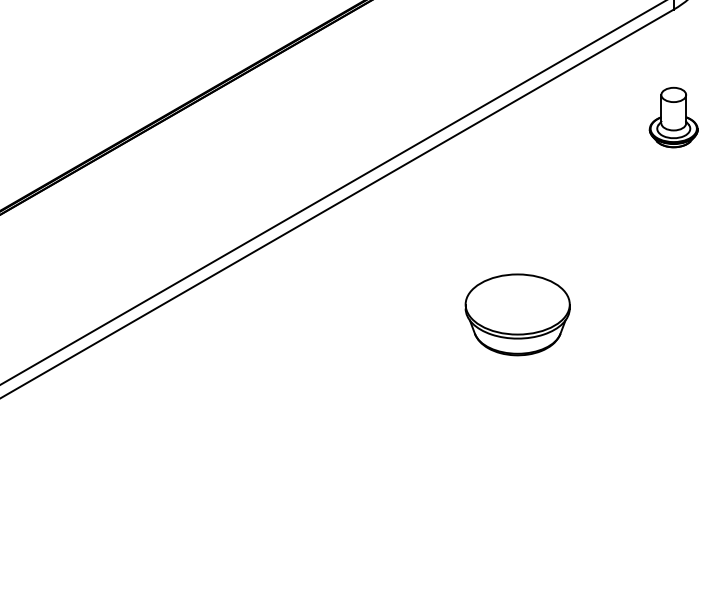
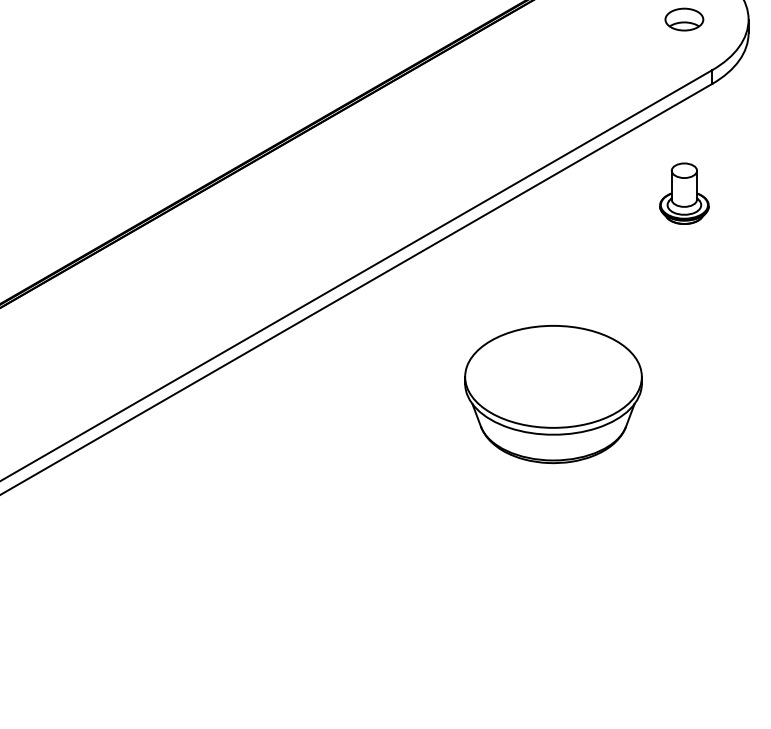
part: (673, 117) -> (684, 193), moved
part: (517, 314) -> (553, 394), size x1.67

